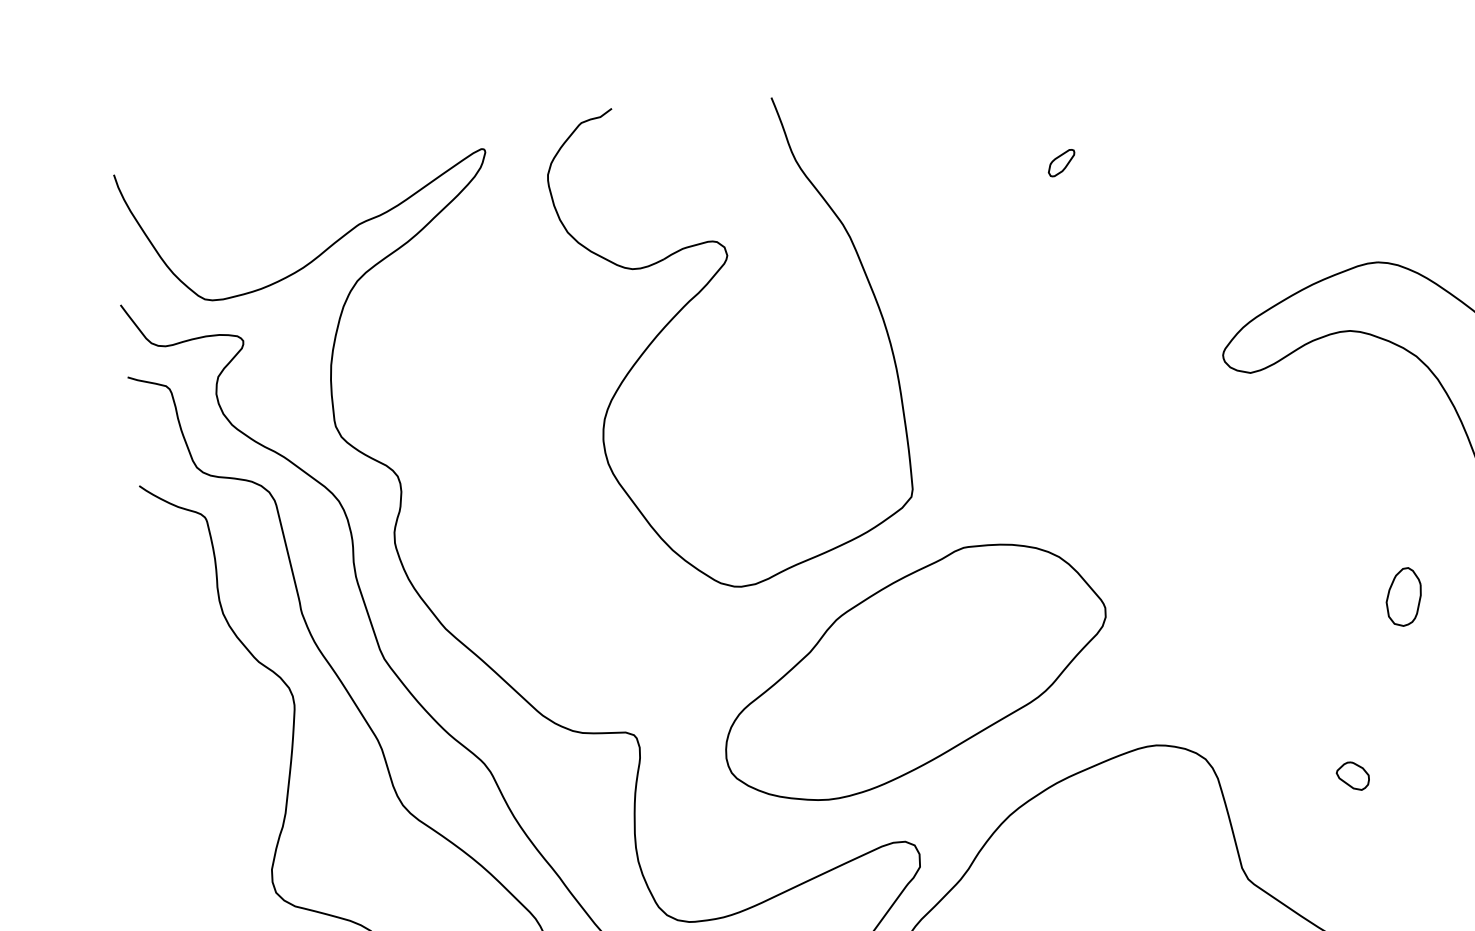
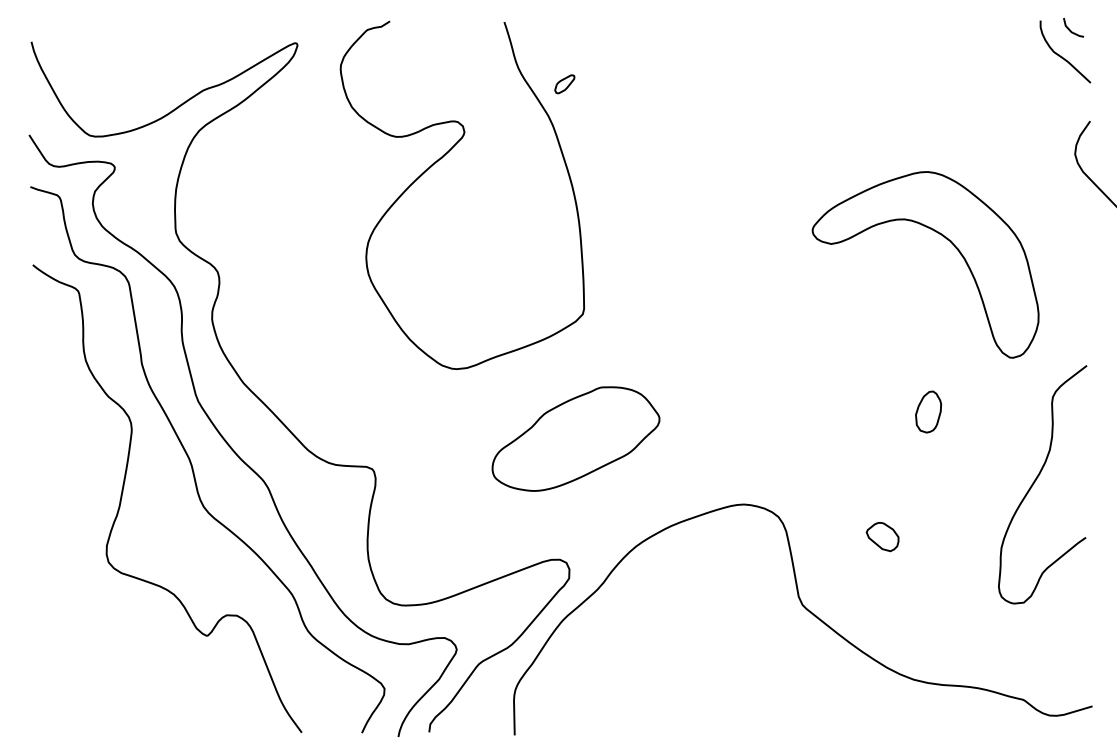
part: (1061, 163) -> (564, 84), moved
part: (914, 671) -> (575, 438), size x0.6
part: (1352, 776) -> (882, 537), size x1.4

